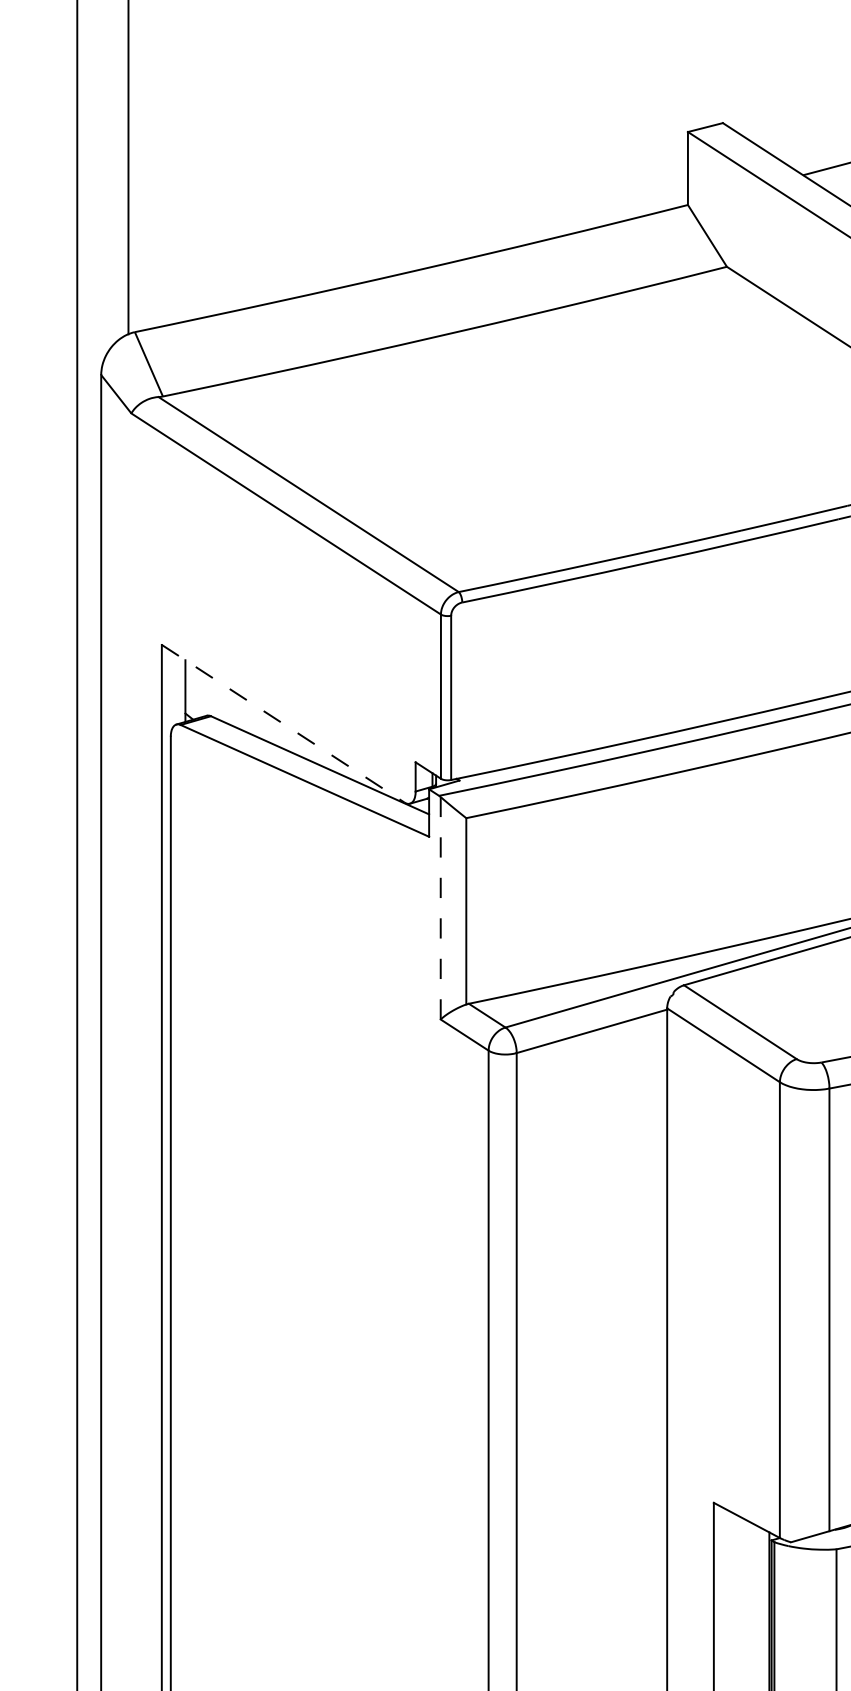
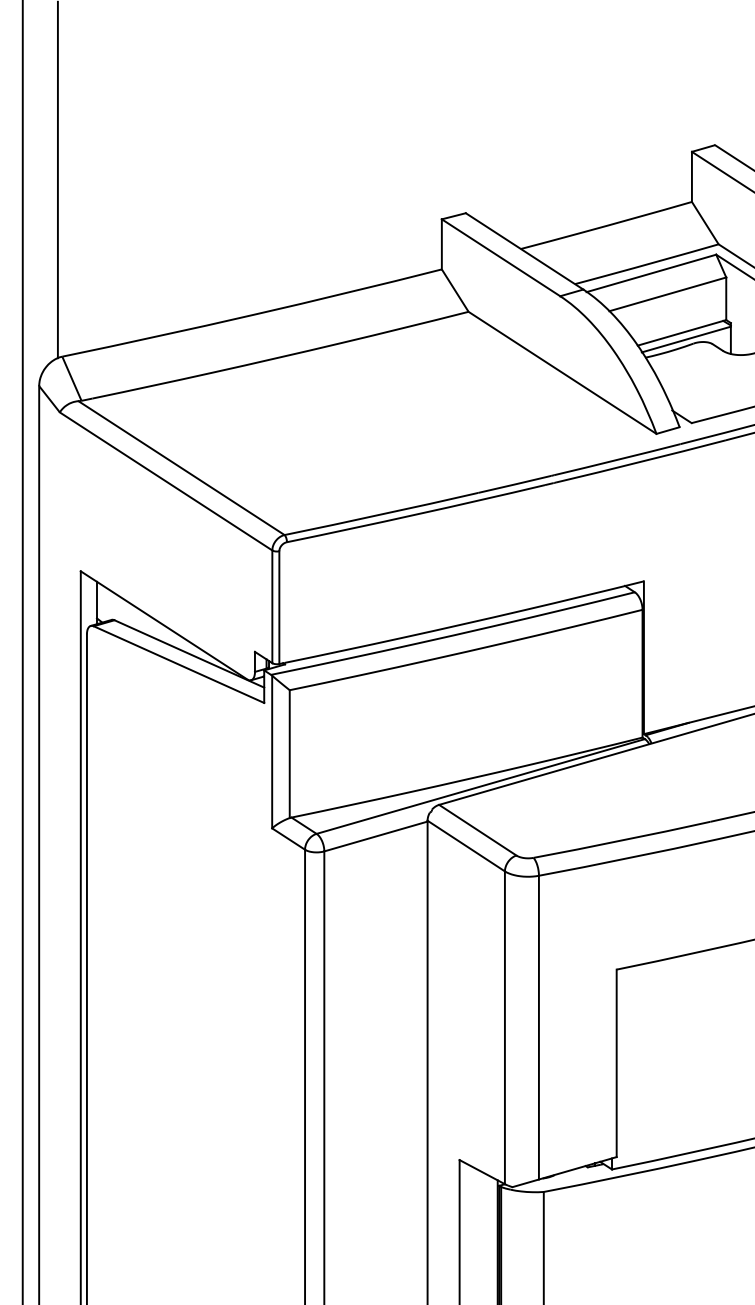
line: (283, 723) -> (164, 625), dashed -> solid
line: (441, 907) -> (272, 751), dashed -> solid

